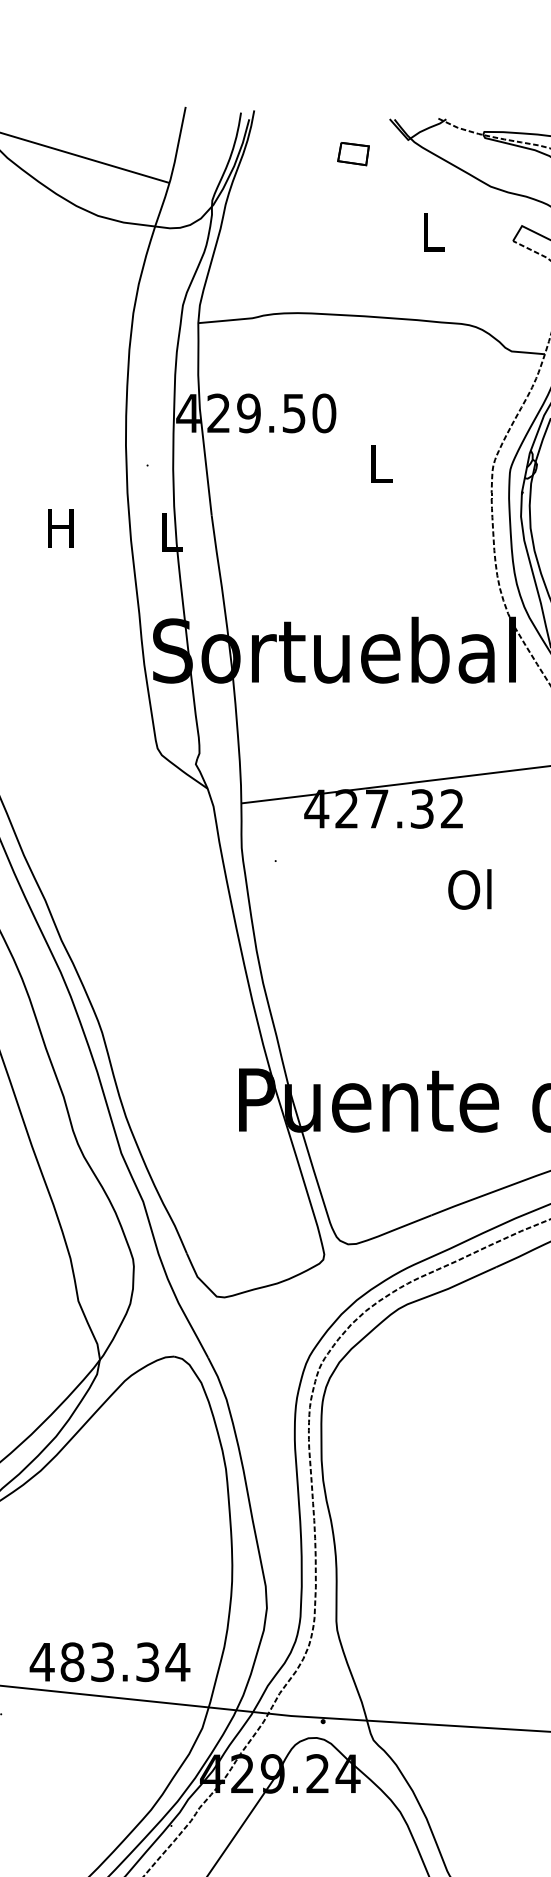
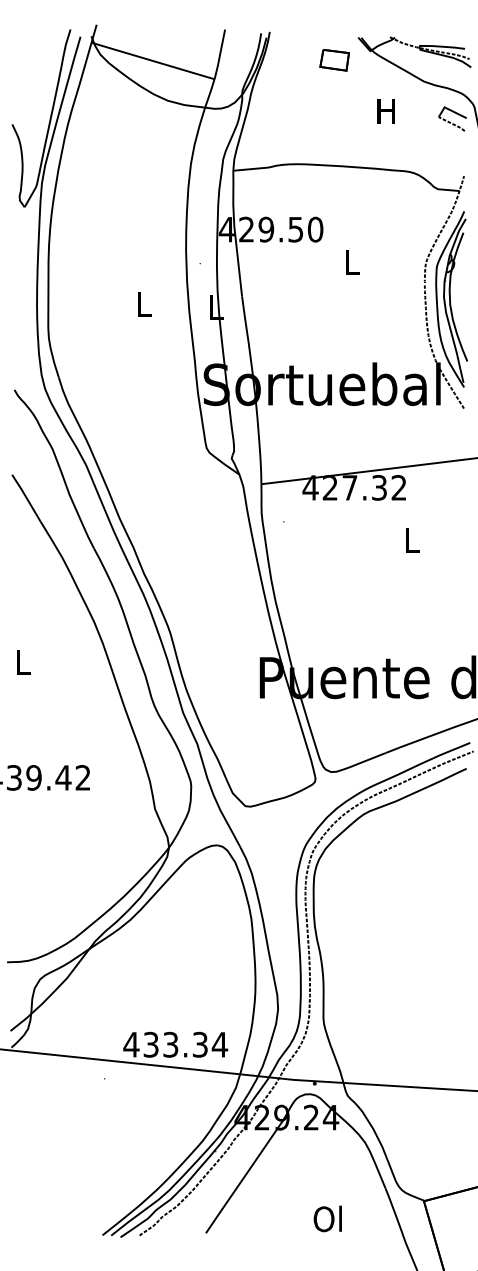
part: (353, 154) -> (334, 60), size x1.43
text: (431, 232) -> (385, 111), L -> H
text: (60, 528) -> (143, 304), H -> L
text: (469, 889) -> (410, 540), Ol -> L
text: (71, 1661) -> (150, 1044), 483.34 -> 433.34

